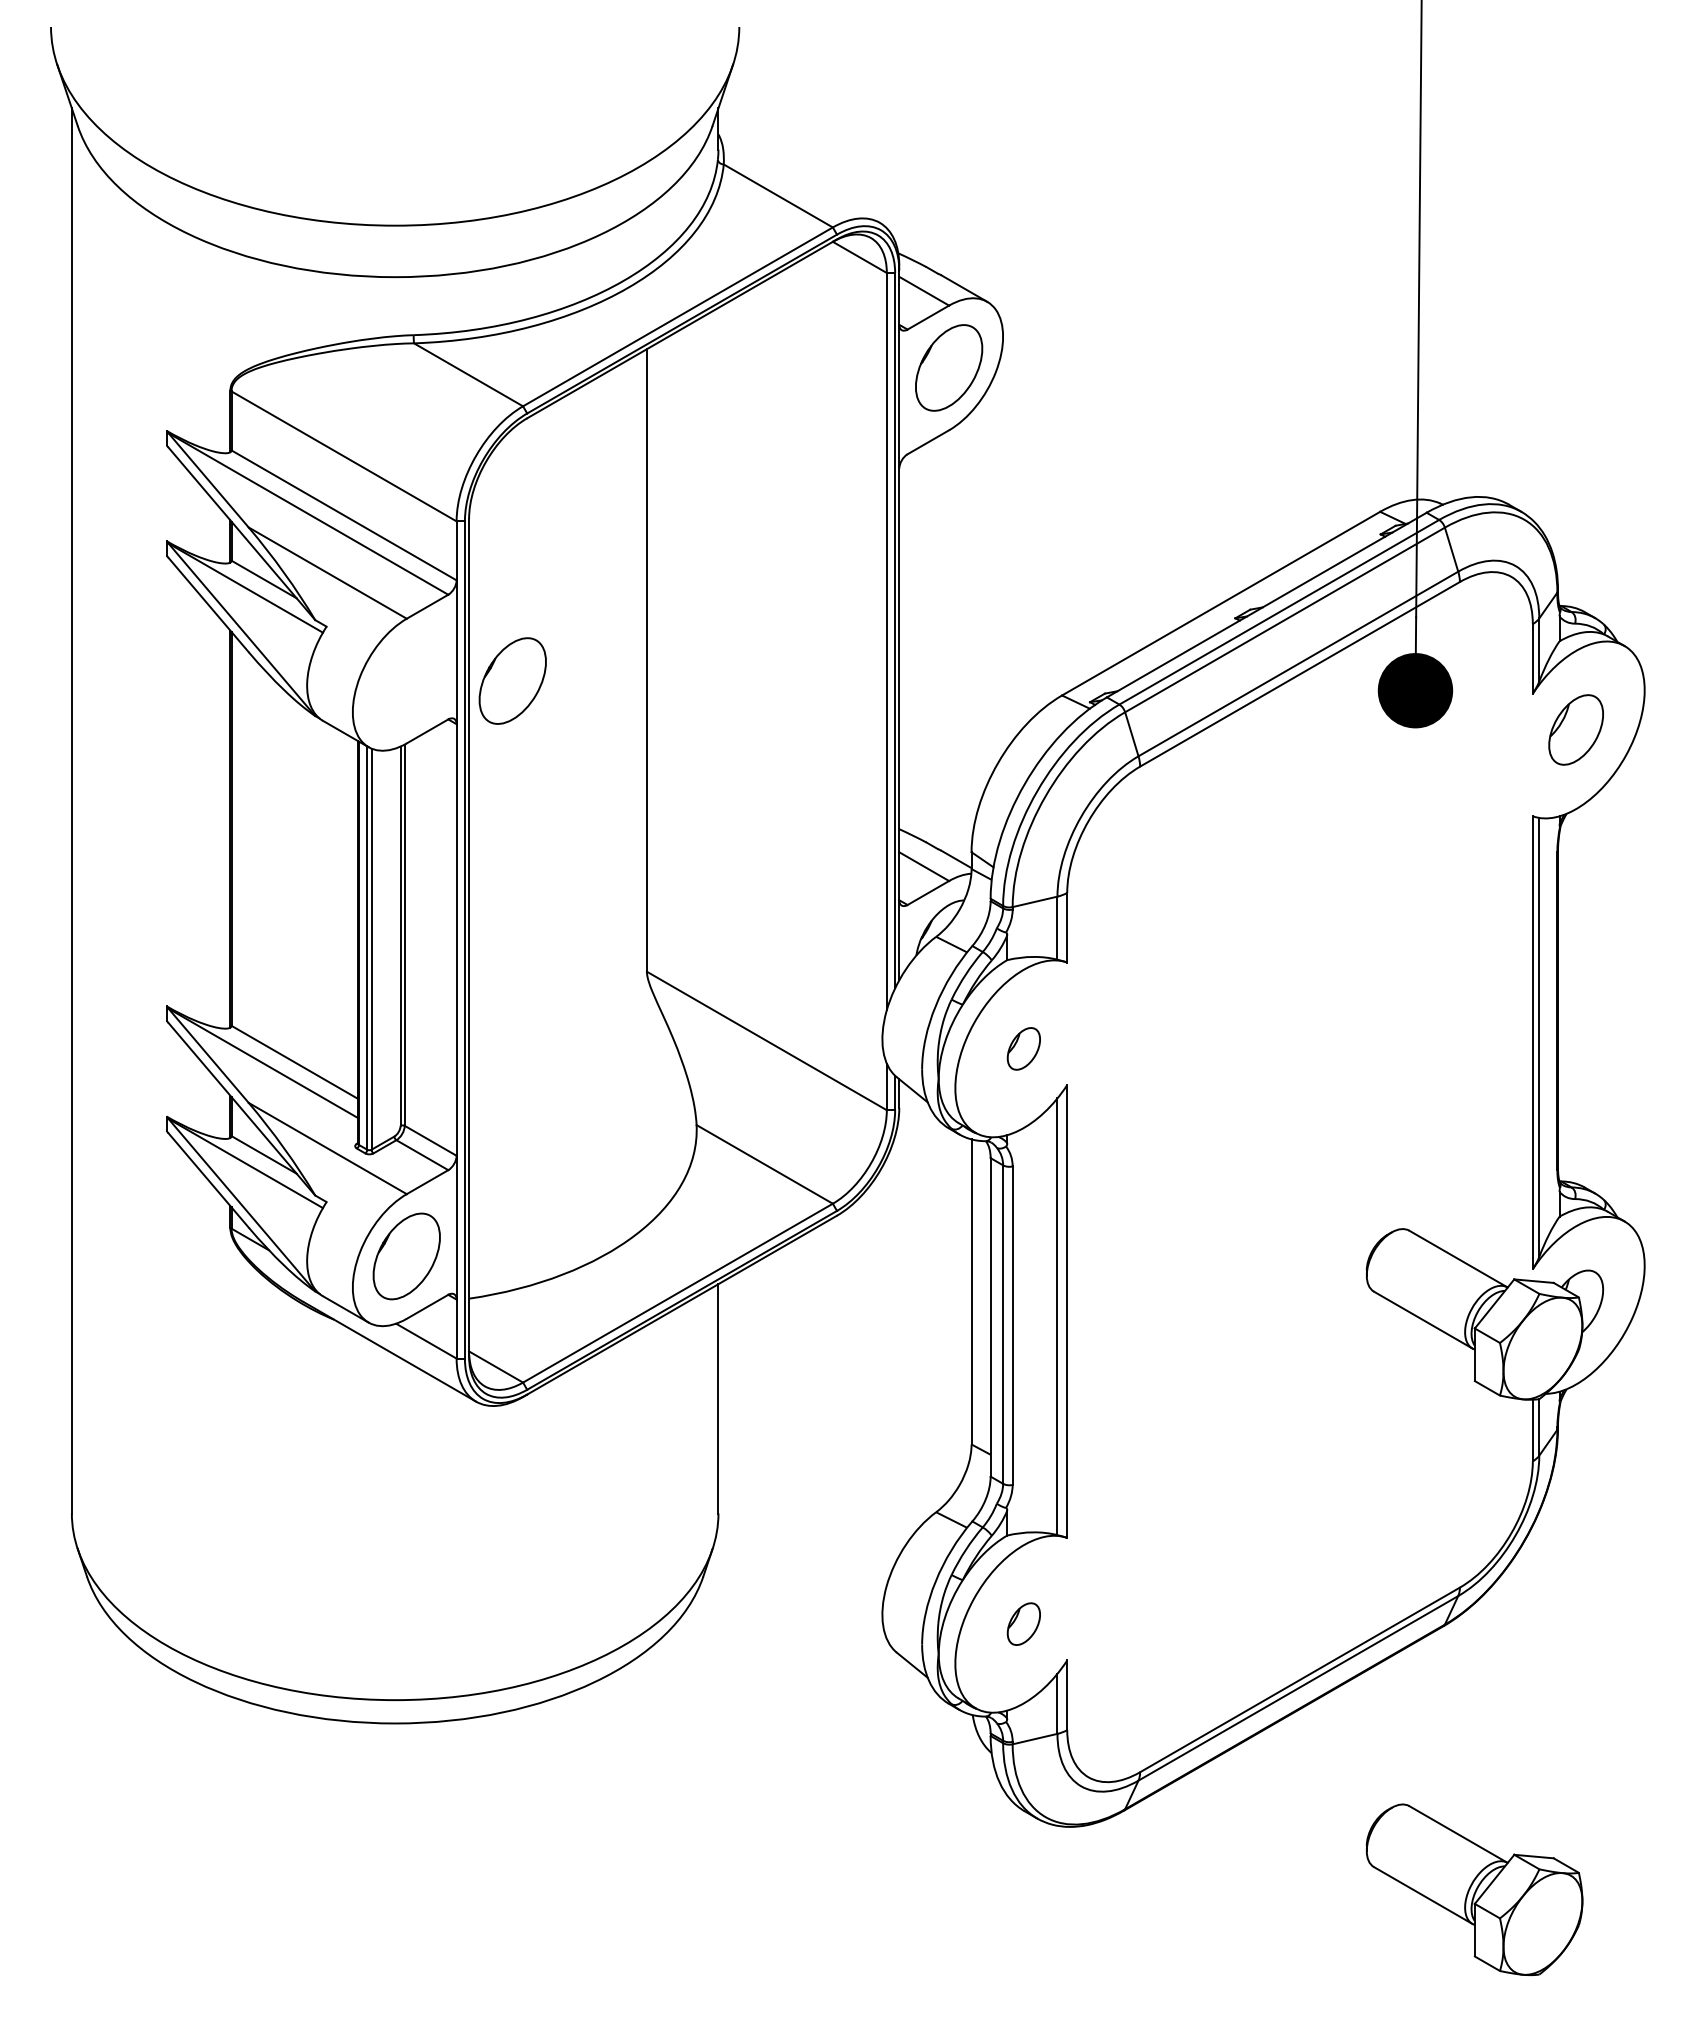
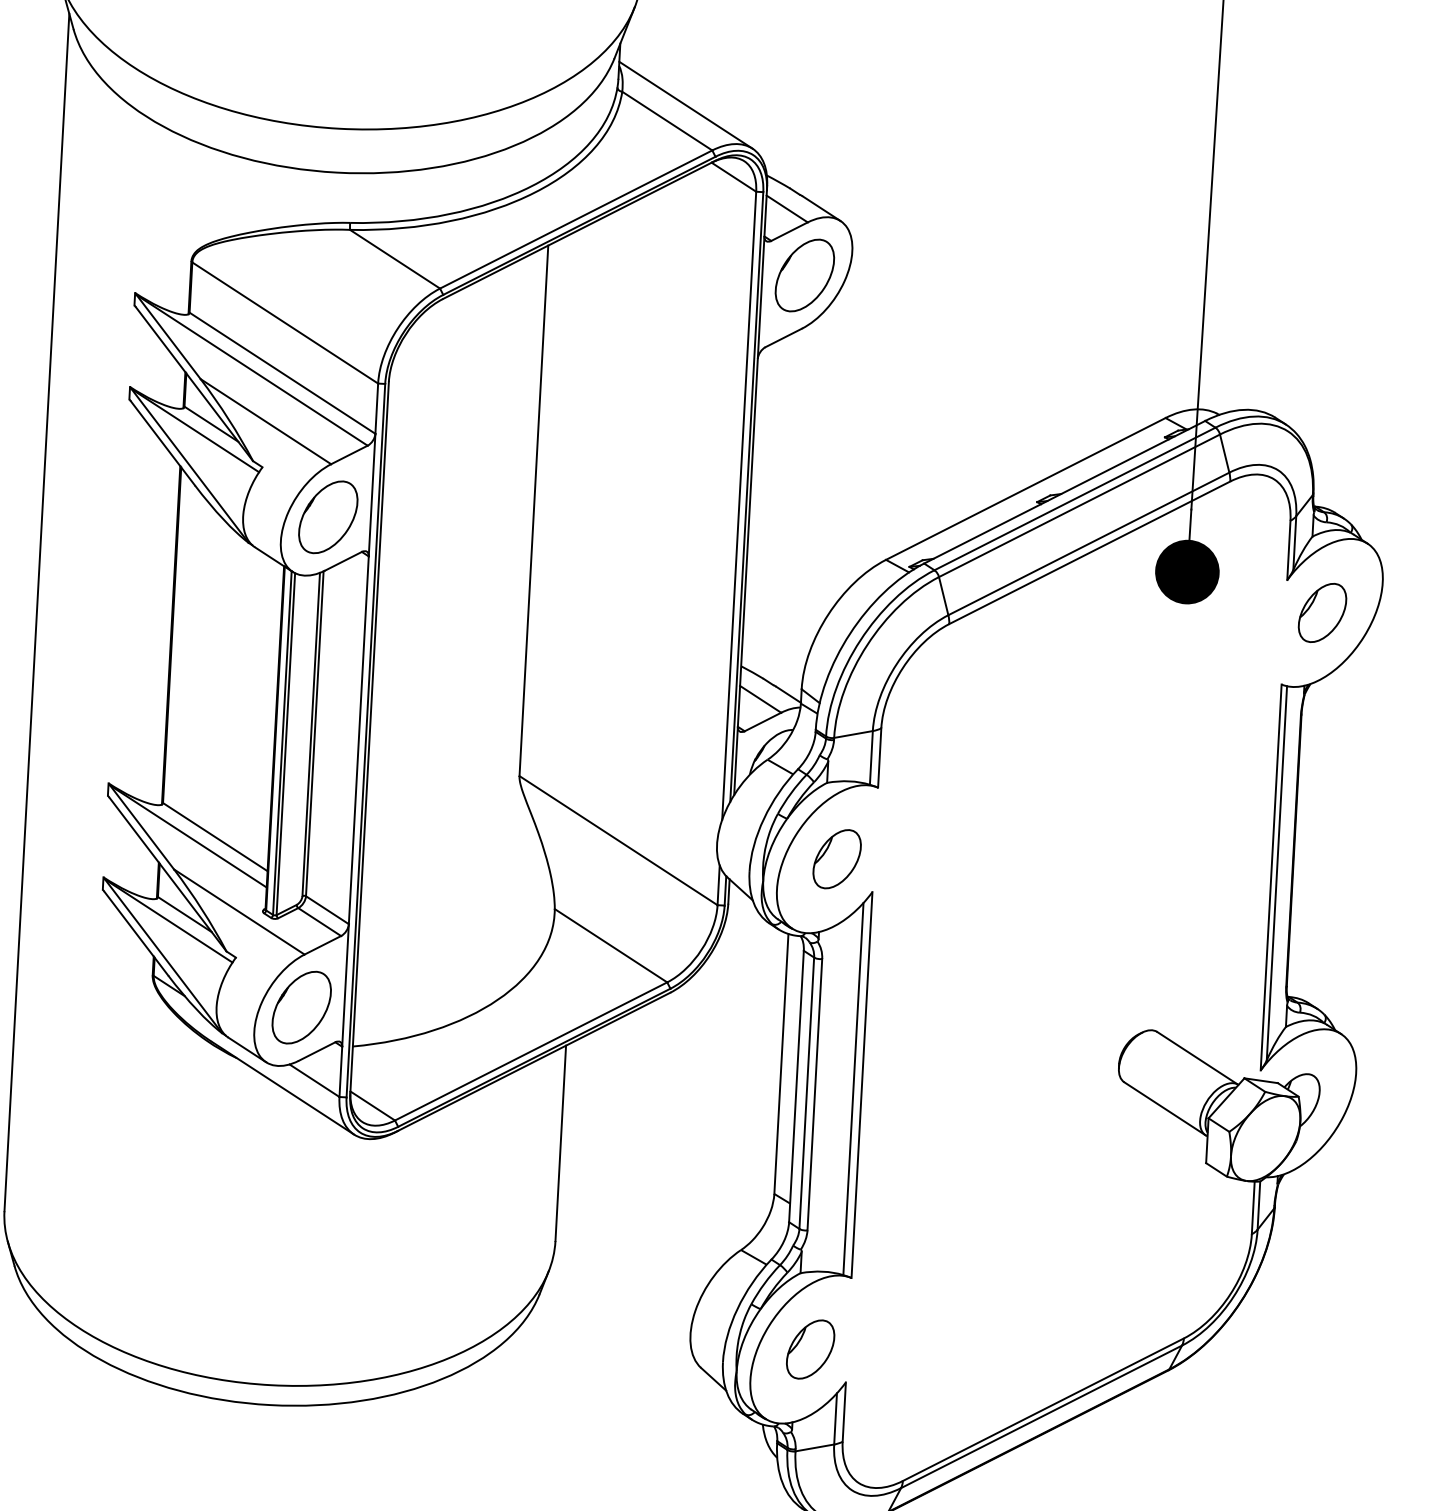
line: (798, 175) -> (685, 104), added
part: (512, 680) -> (328, 516), moved
part: (1023, 1048) -> (836, 858), size x1.67
part: (1023, 1623) -> (810, 1348), size x1.67

